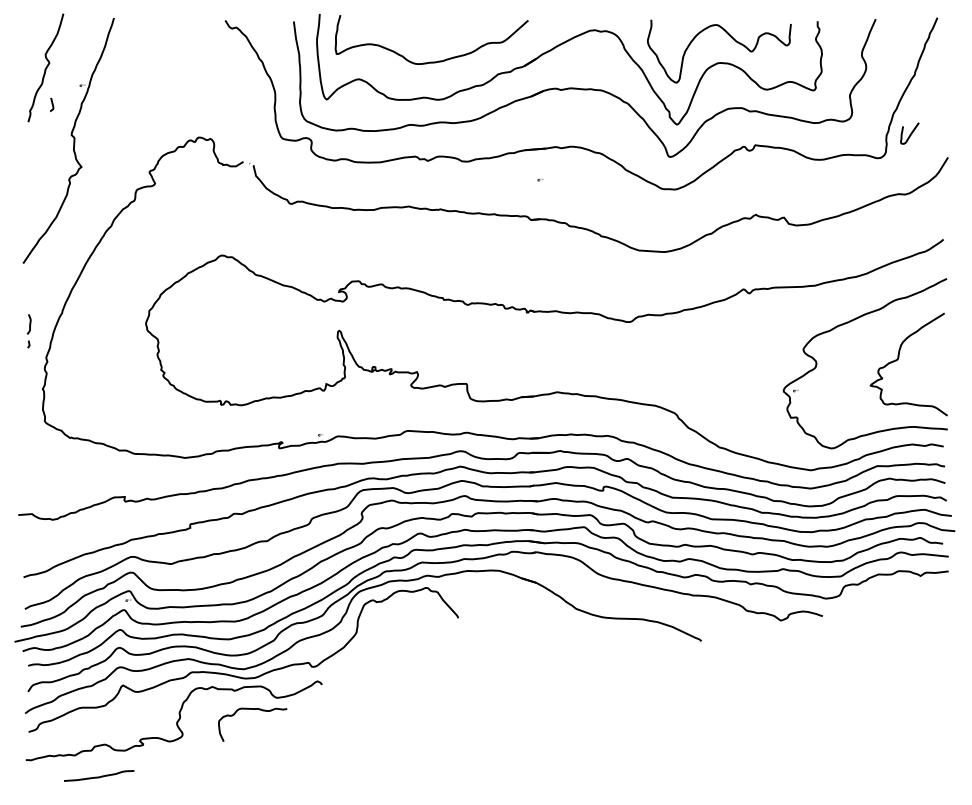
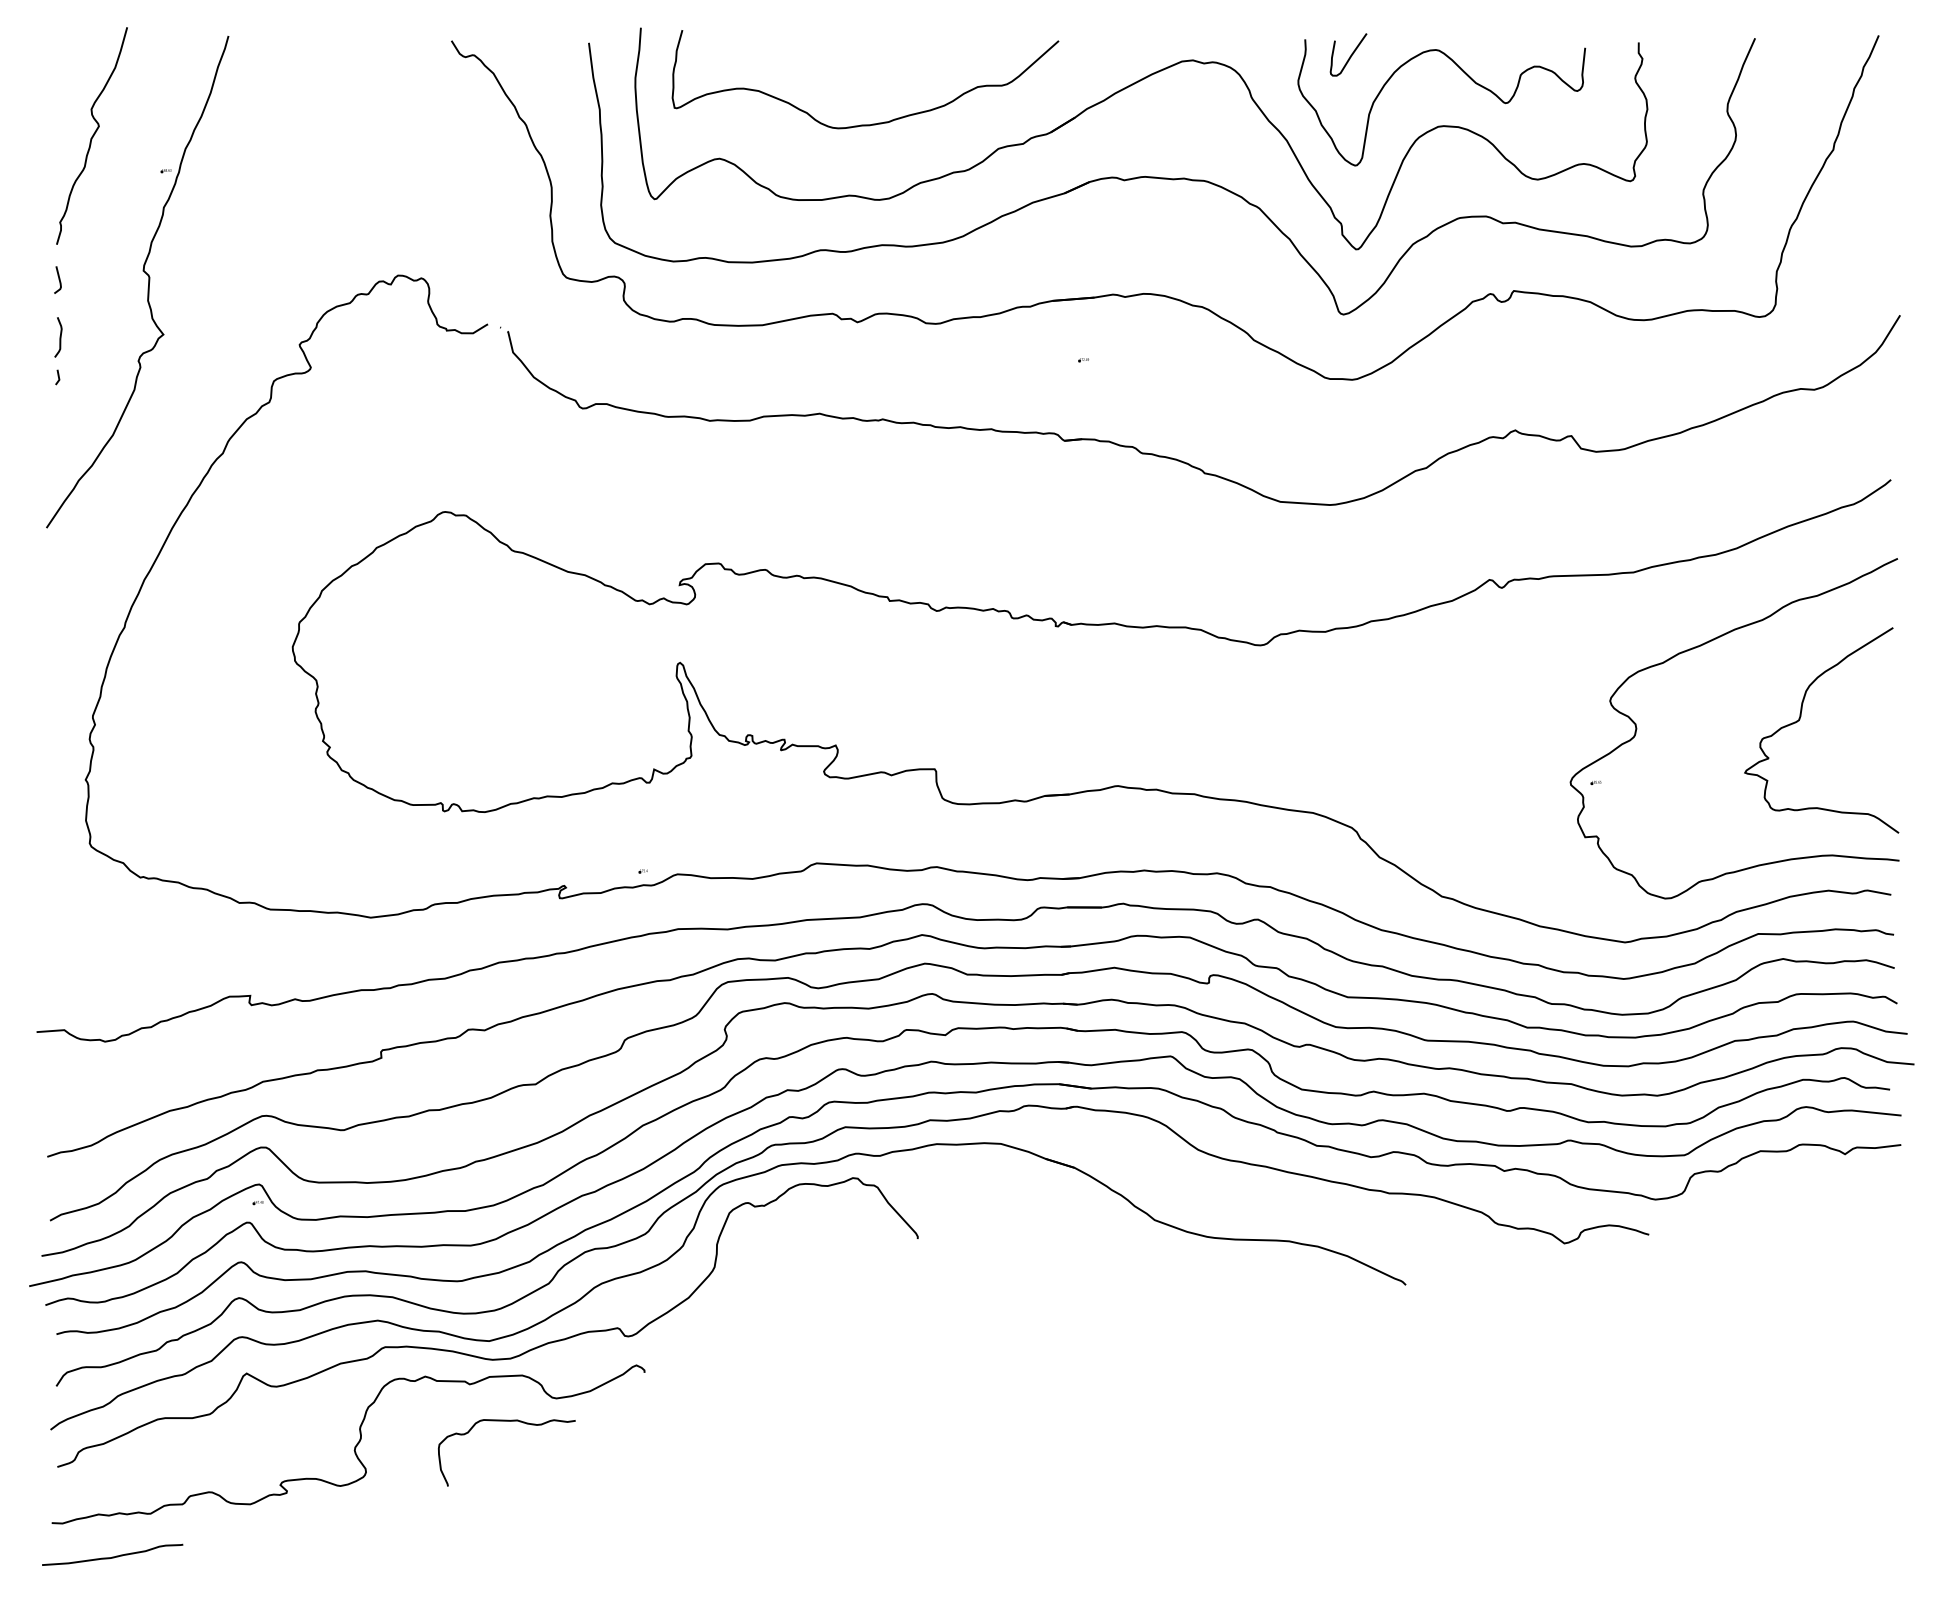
line: (51, 104) -> (57, 279), moved
curve: (910, 133) -> (1349, 54), moved
part: (28, 331) -> (57, 351), moved
curve: (99, 776) -> (113, 1556), moved

